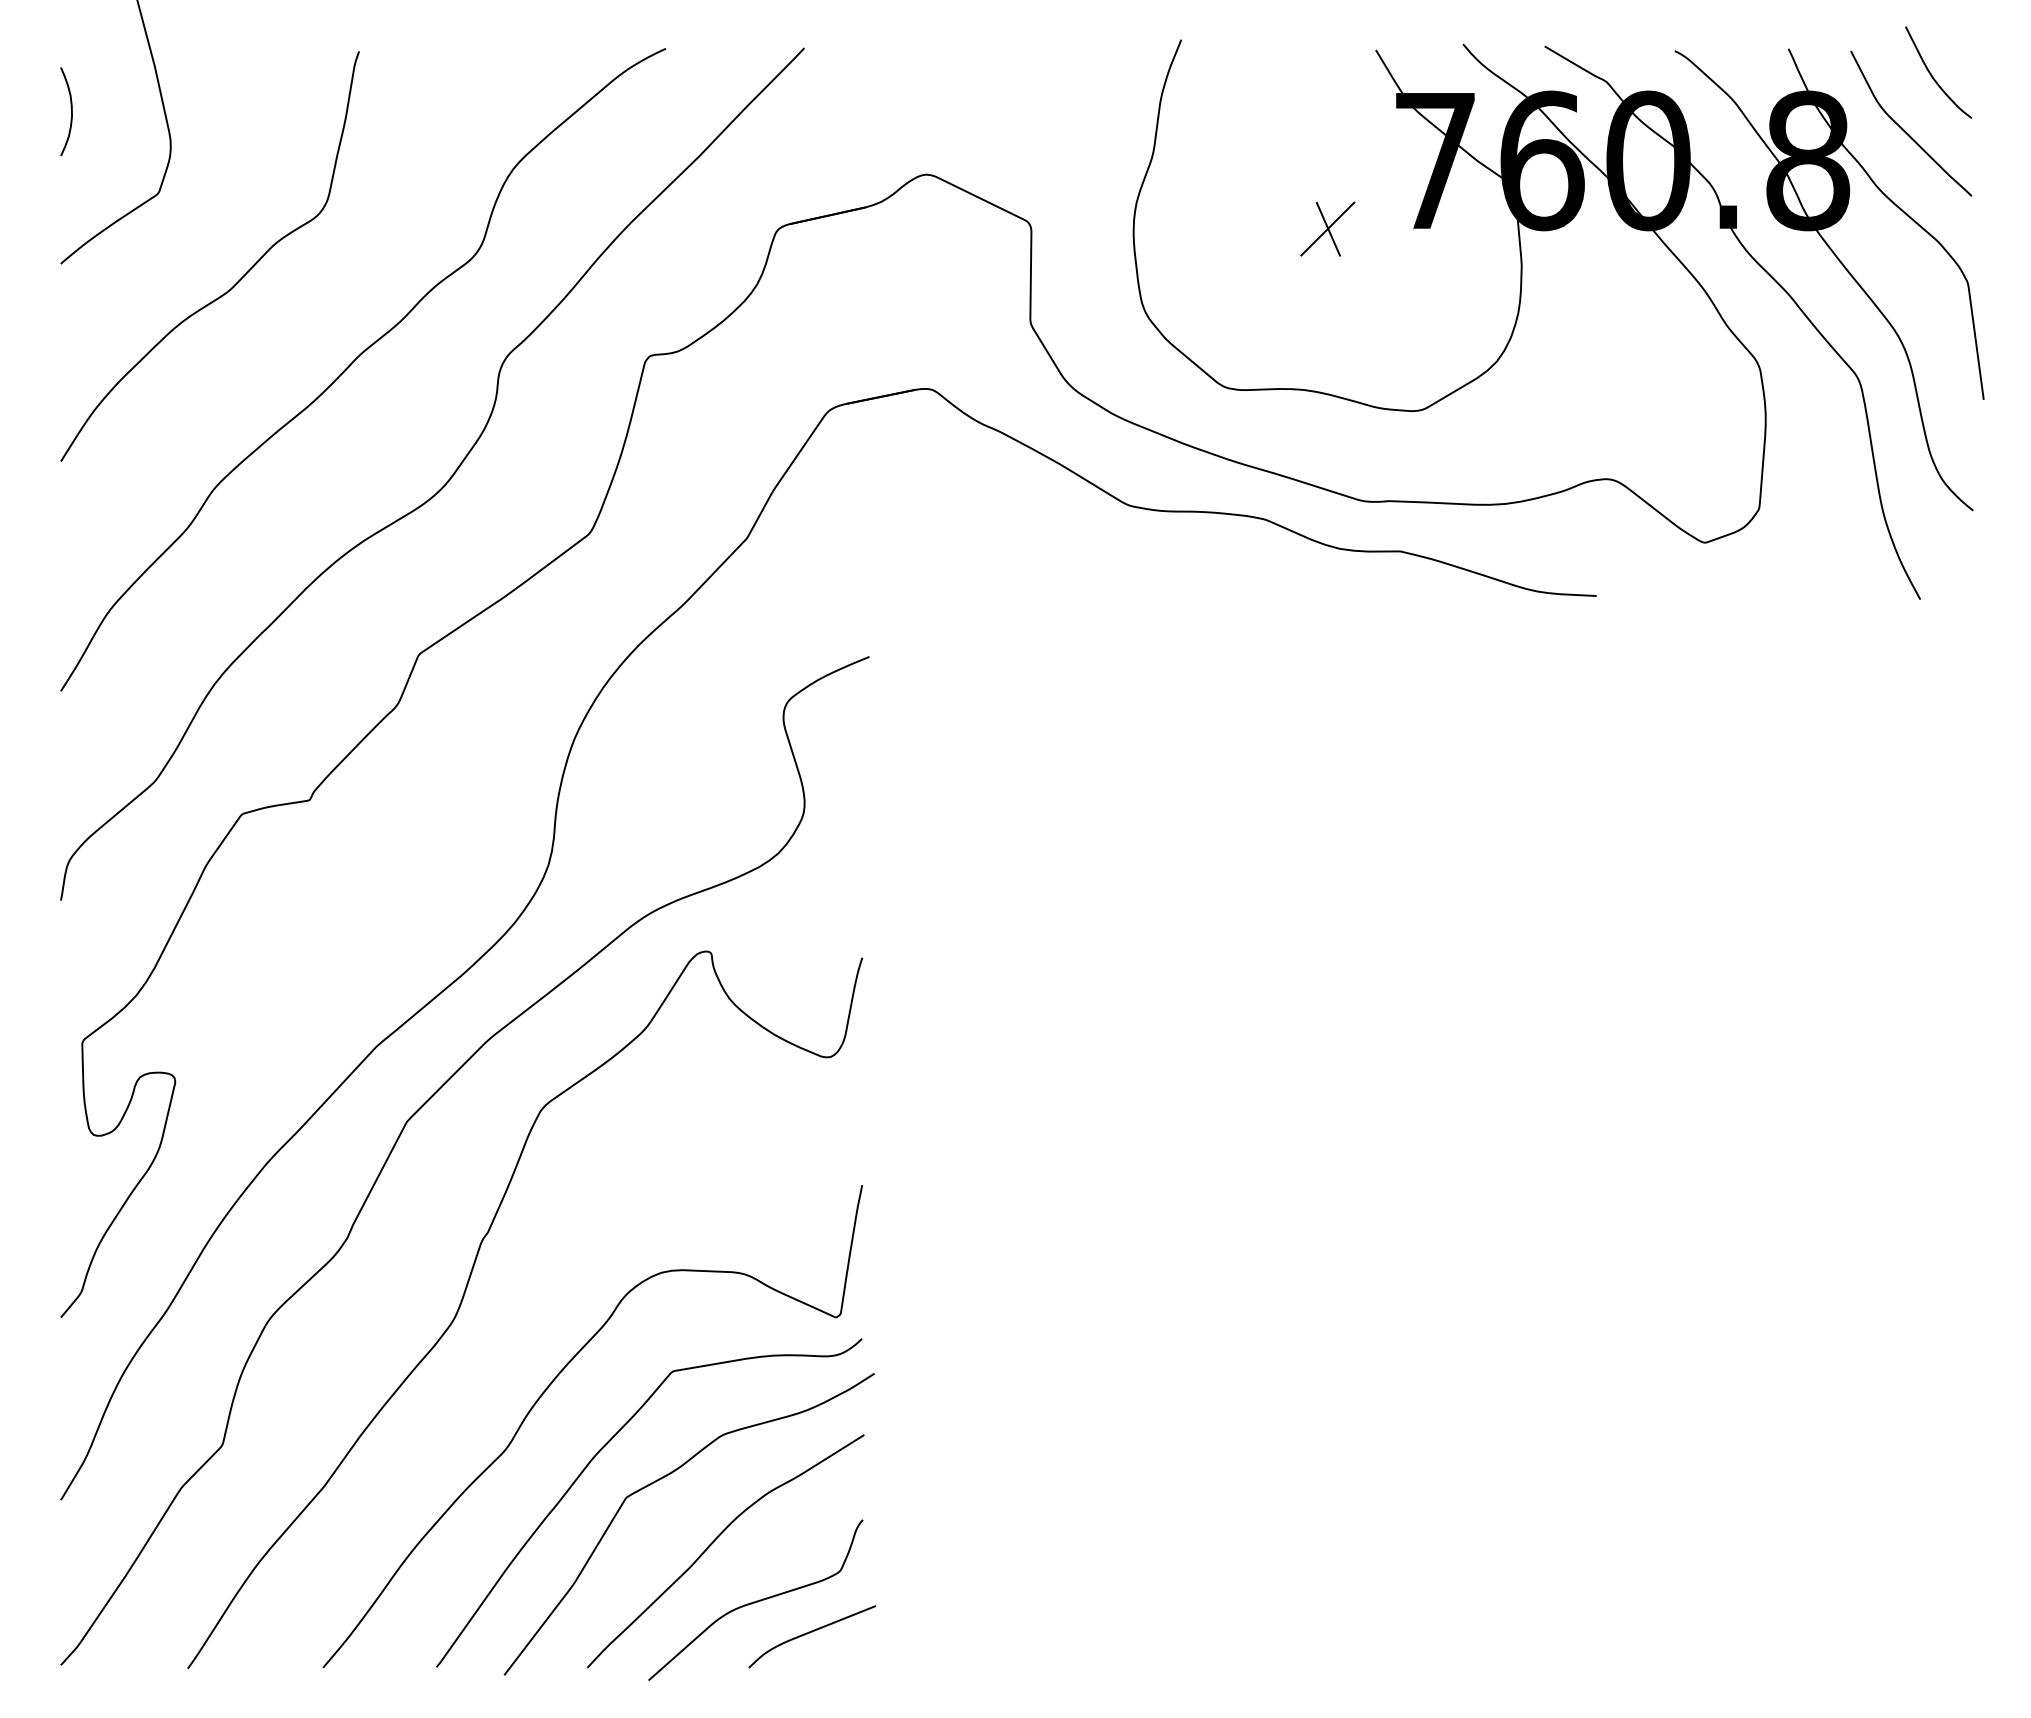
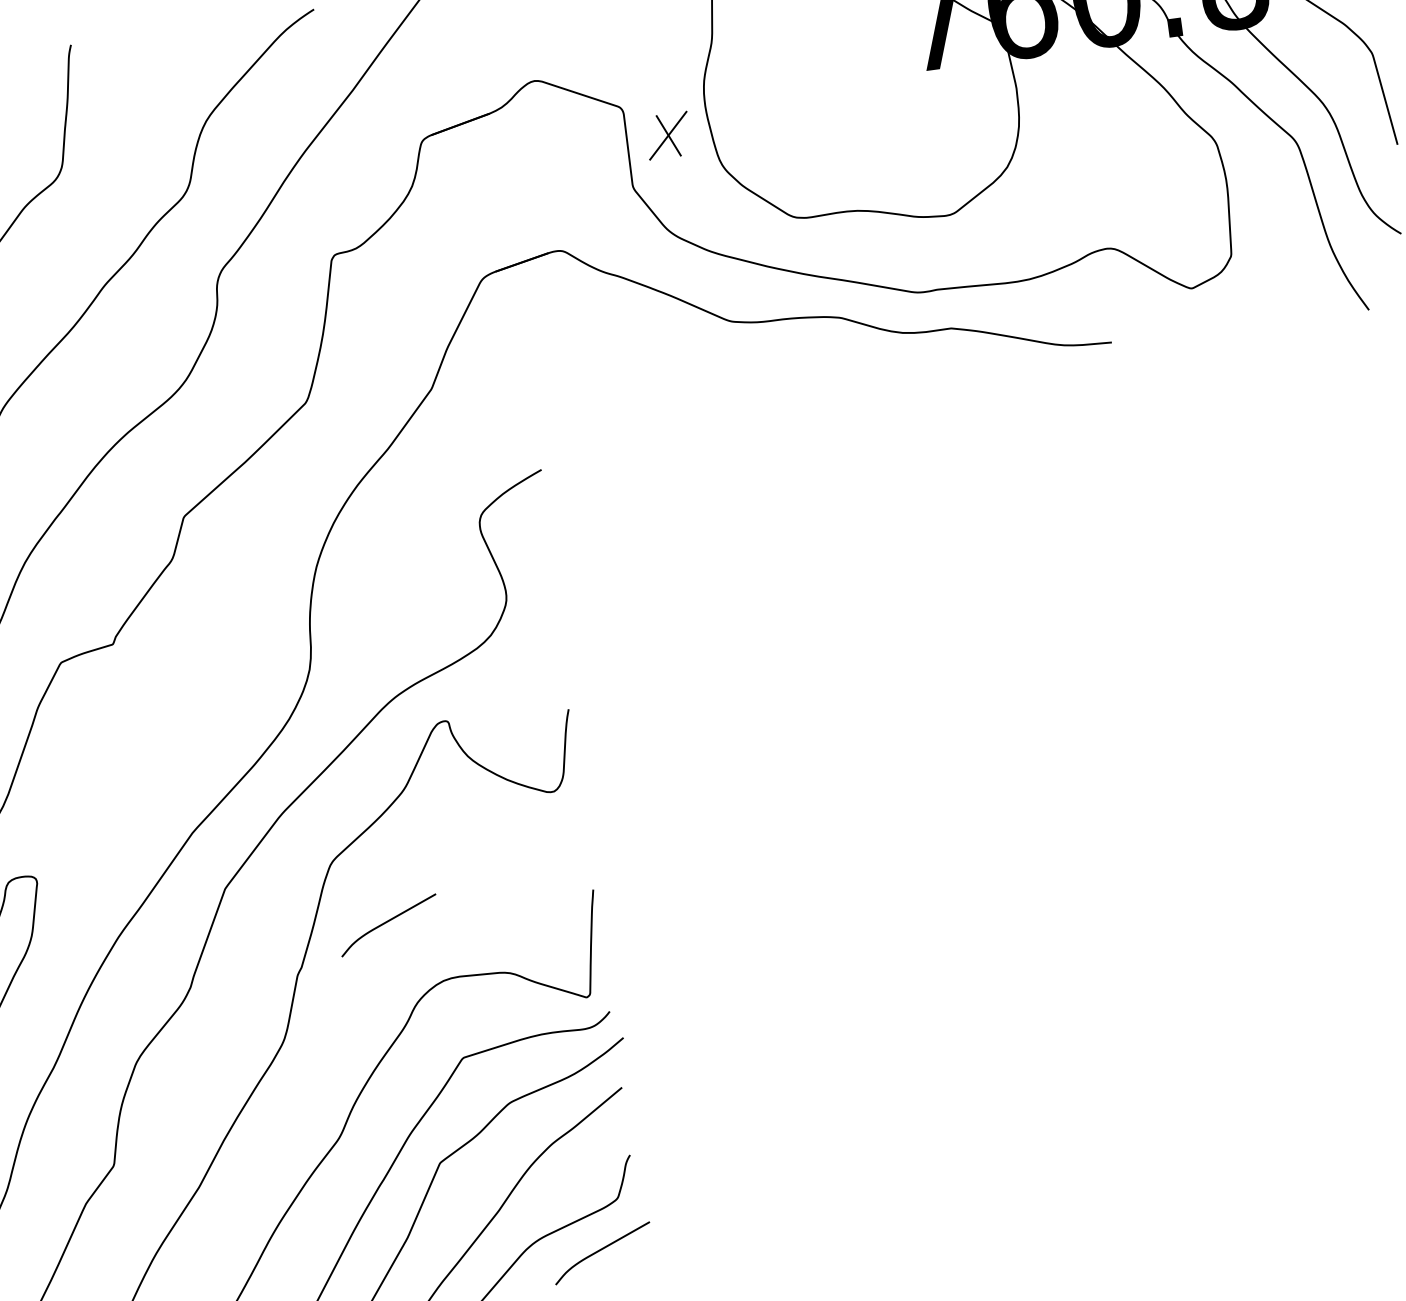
part: (1327, 228) -> (667, 135), moved
curve: (601, 1191) -> (387, 923), added

